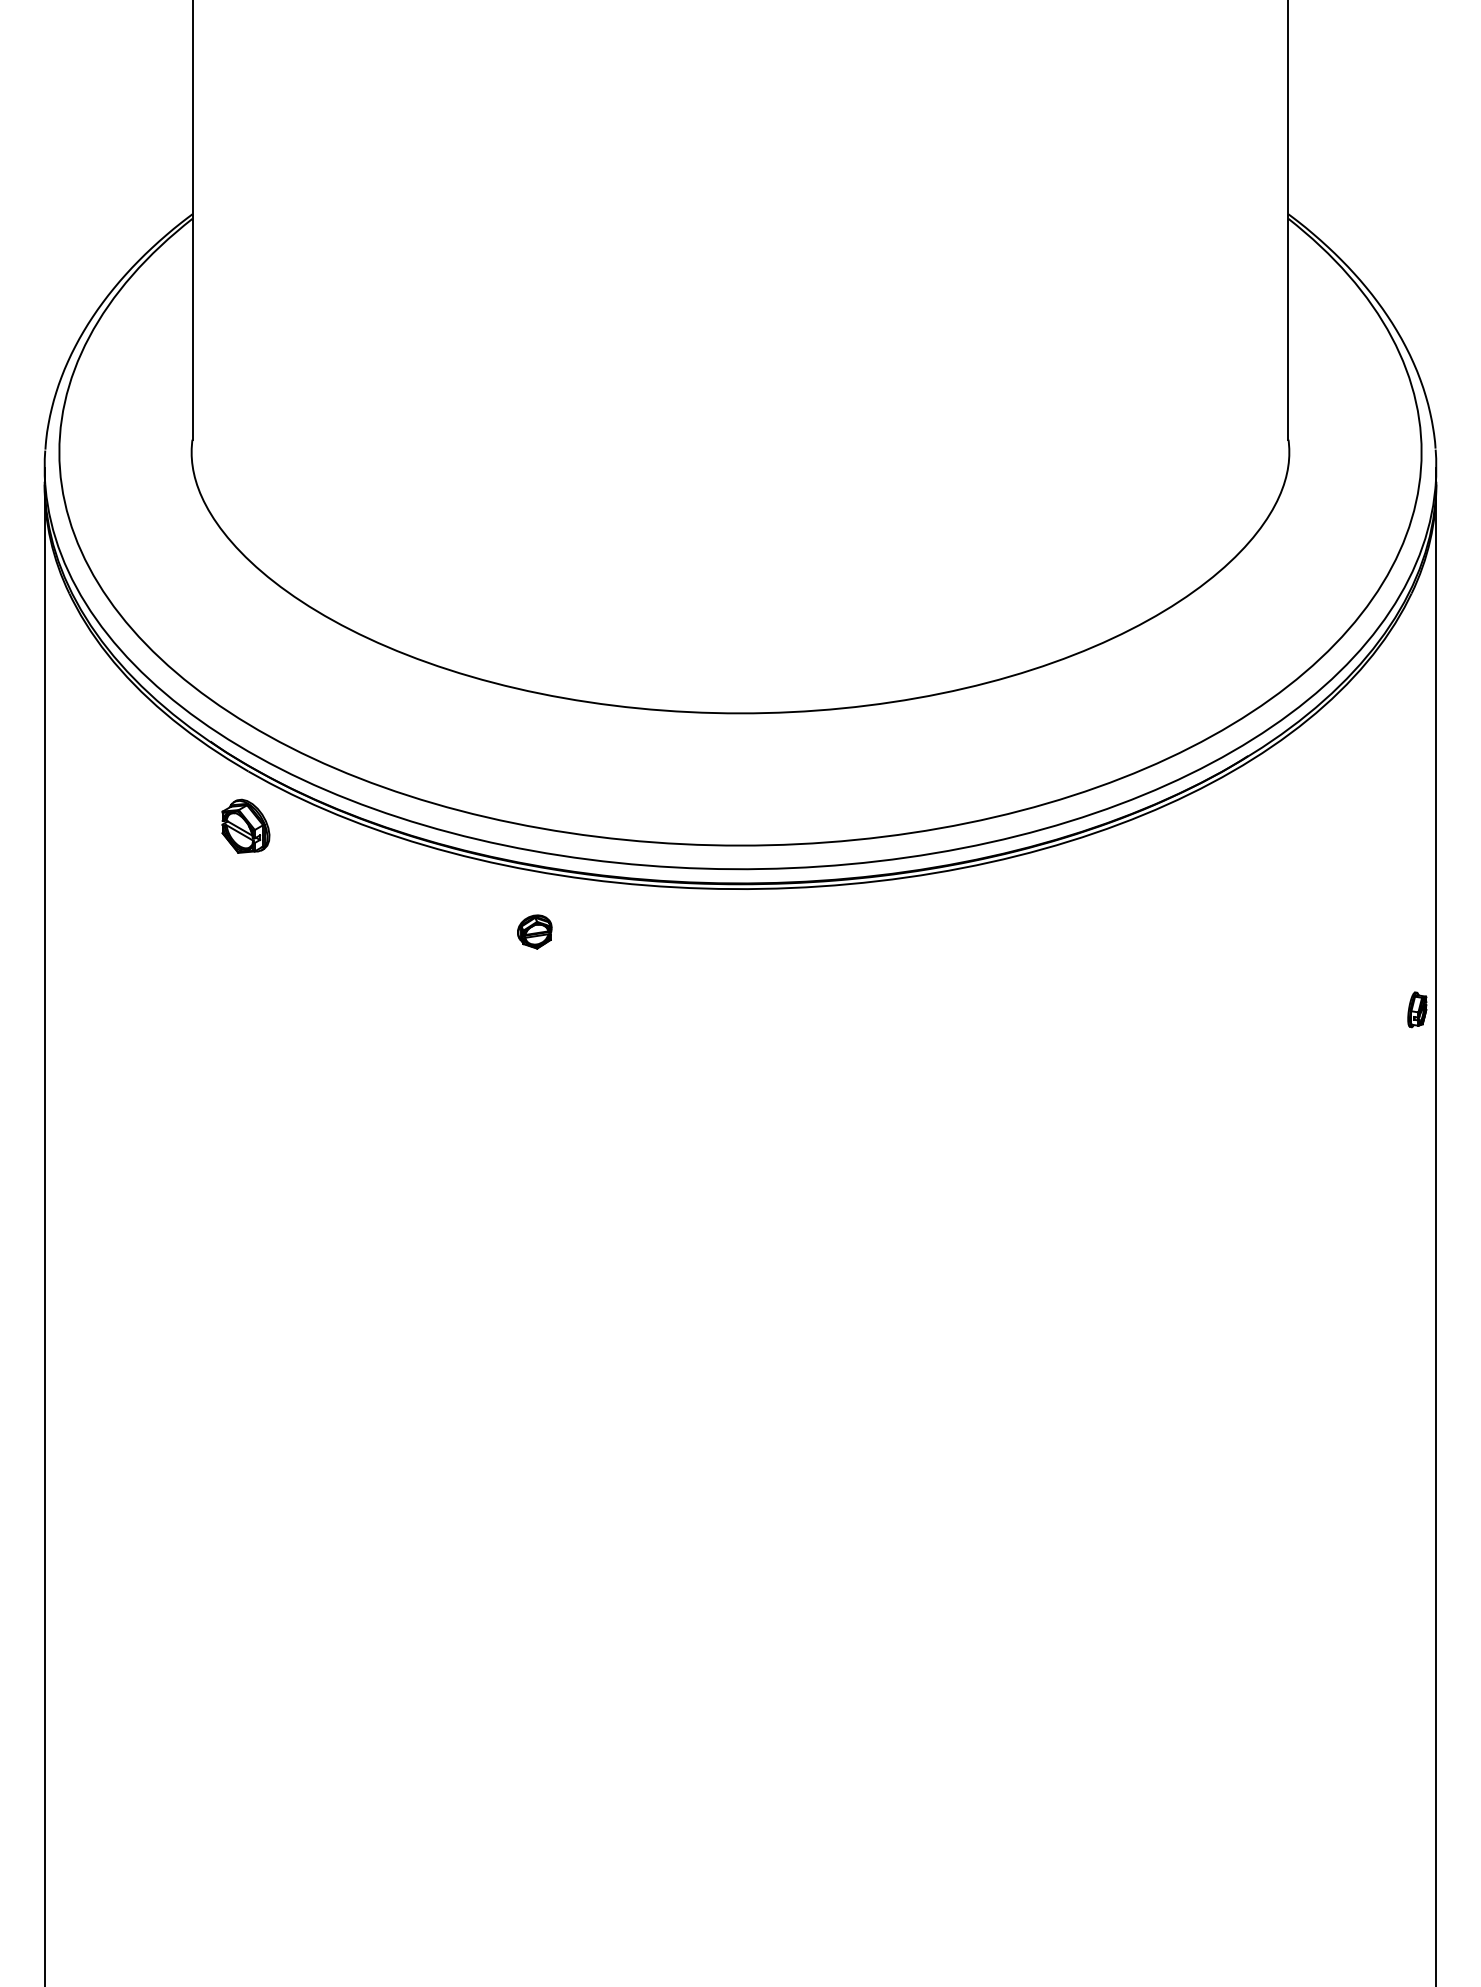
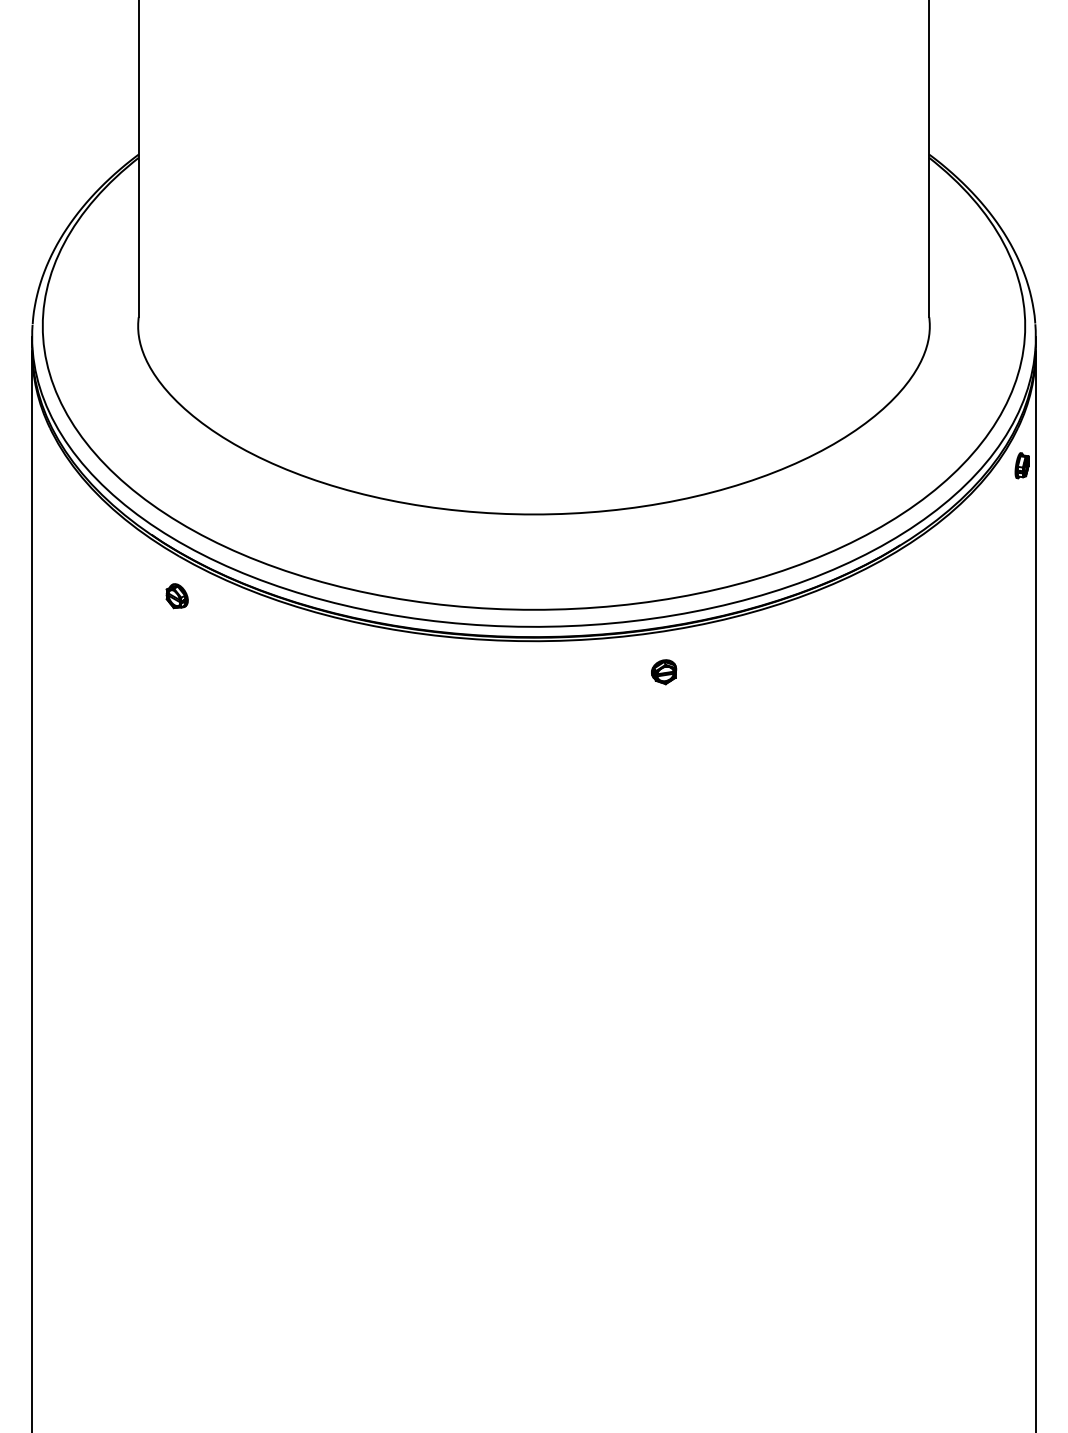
part: (245, 826) -> (177, 596), size x0.62
part: (534, 931) -> (663, 671), moved
part: (1417, 1009) -> (1022, 465), moved

